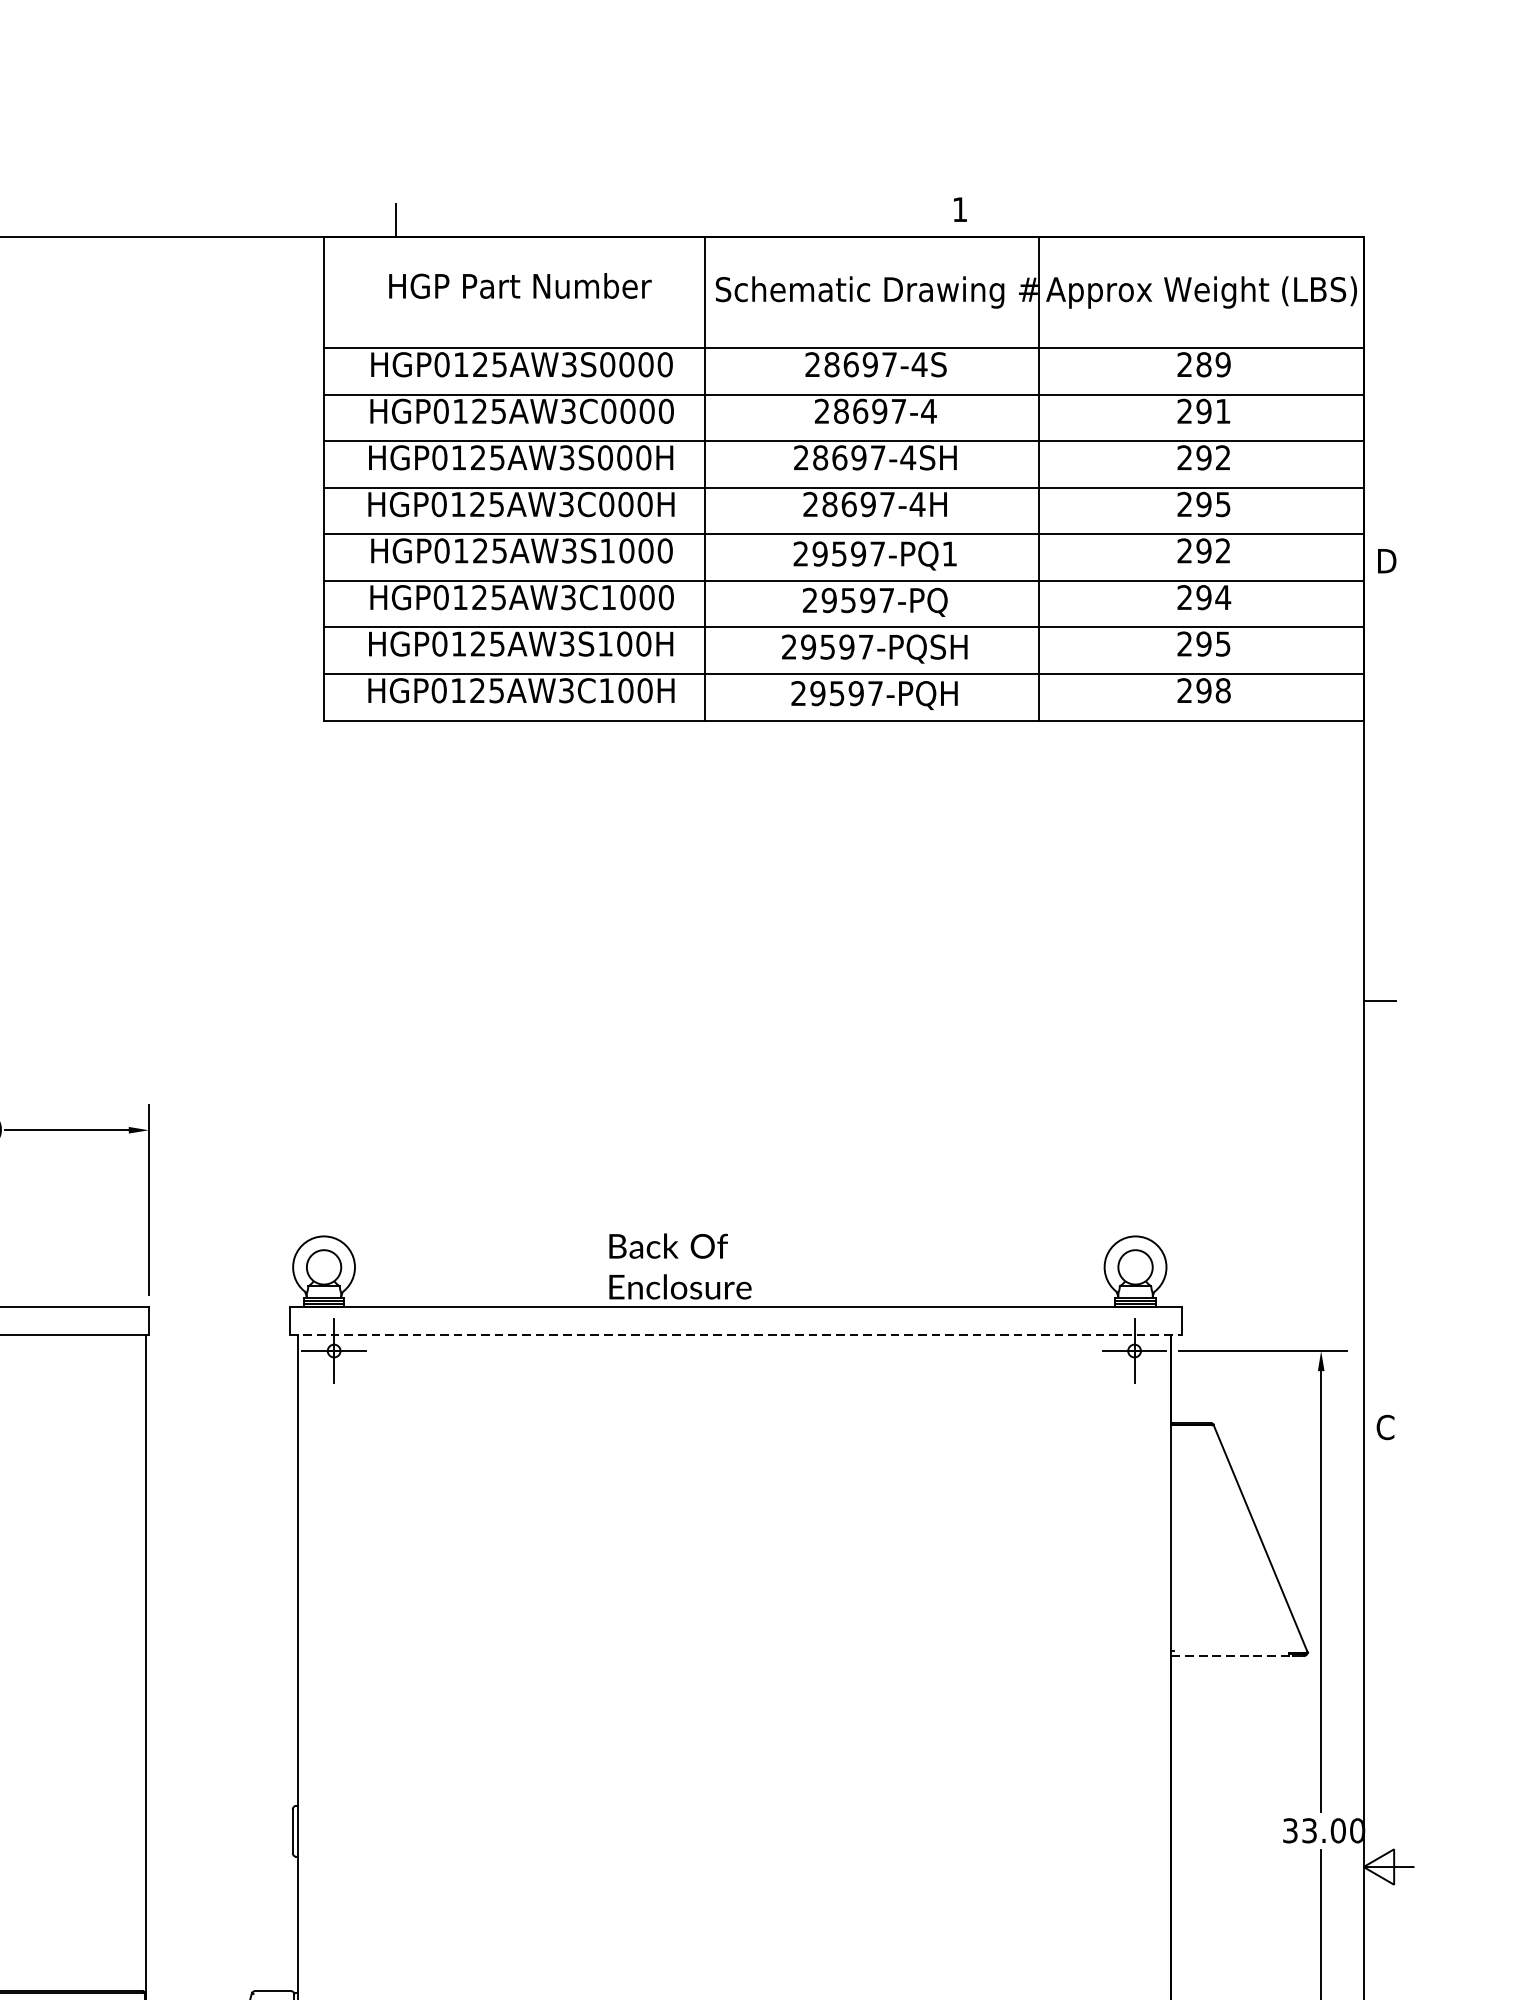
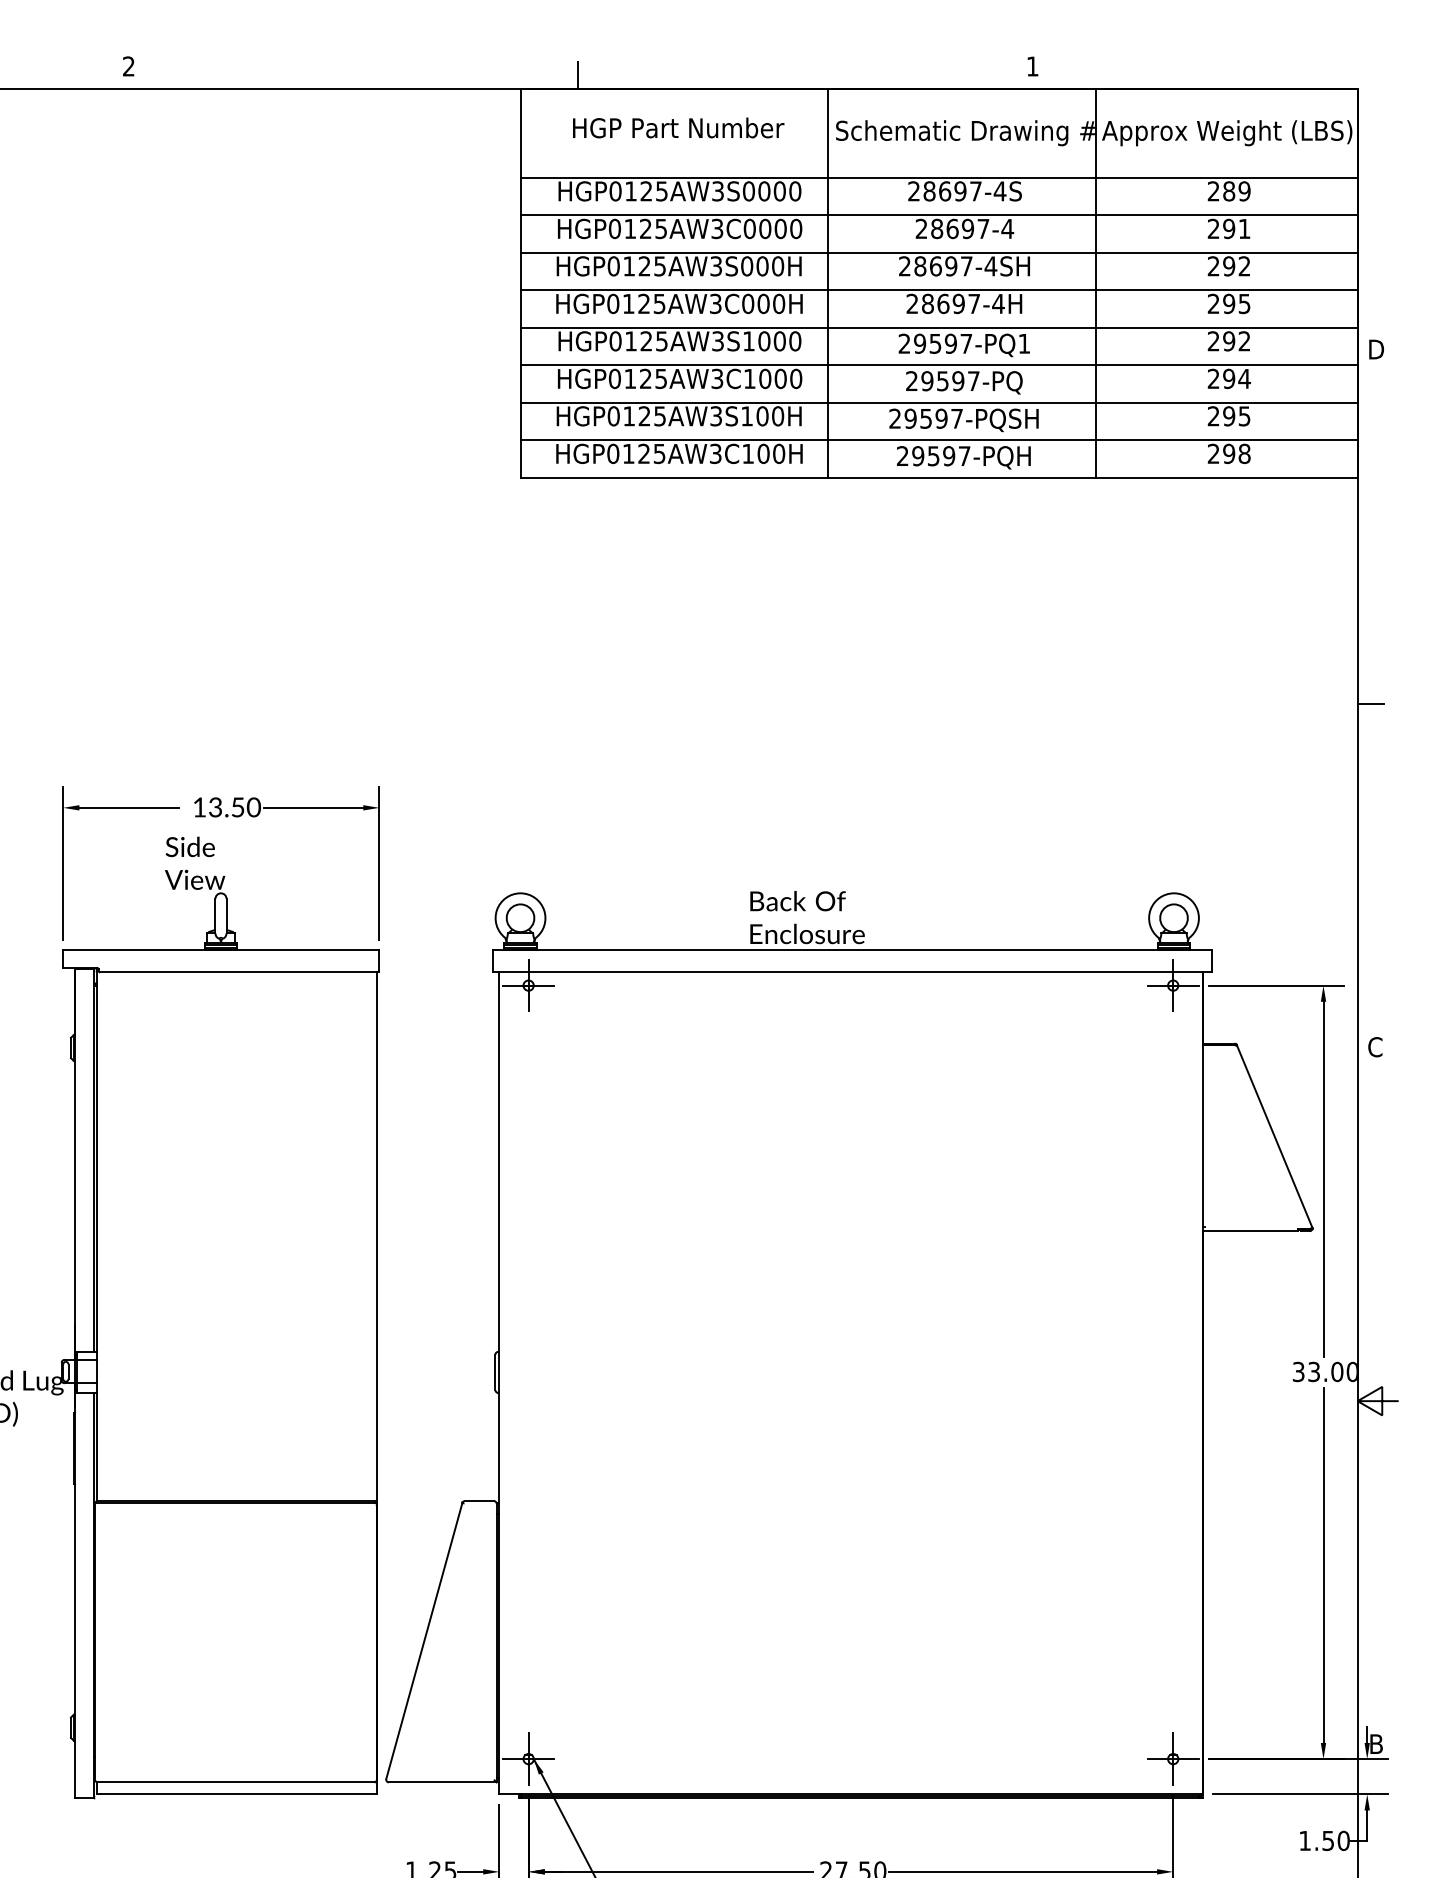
line: (736, 1334) -> (852, 972), dashed -> solid
line: (1230, 1656) -> (1250, 1231), dashed -> solid

